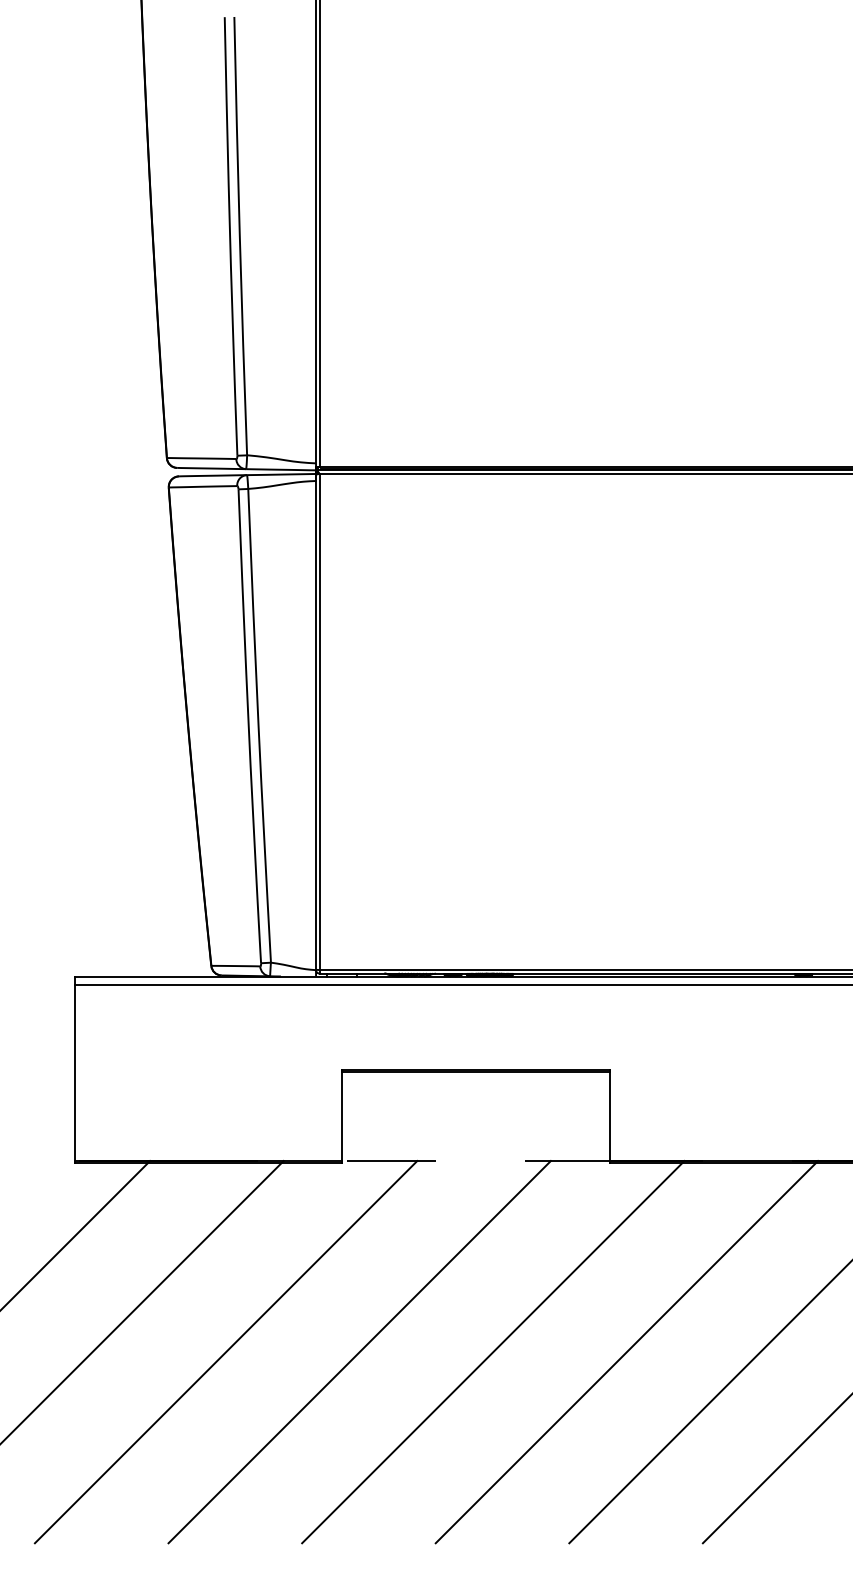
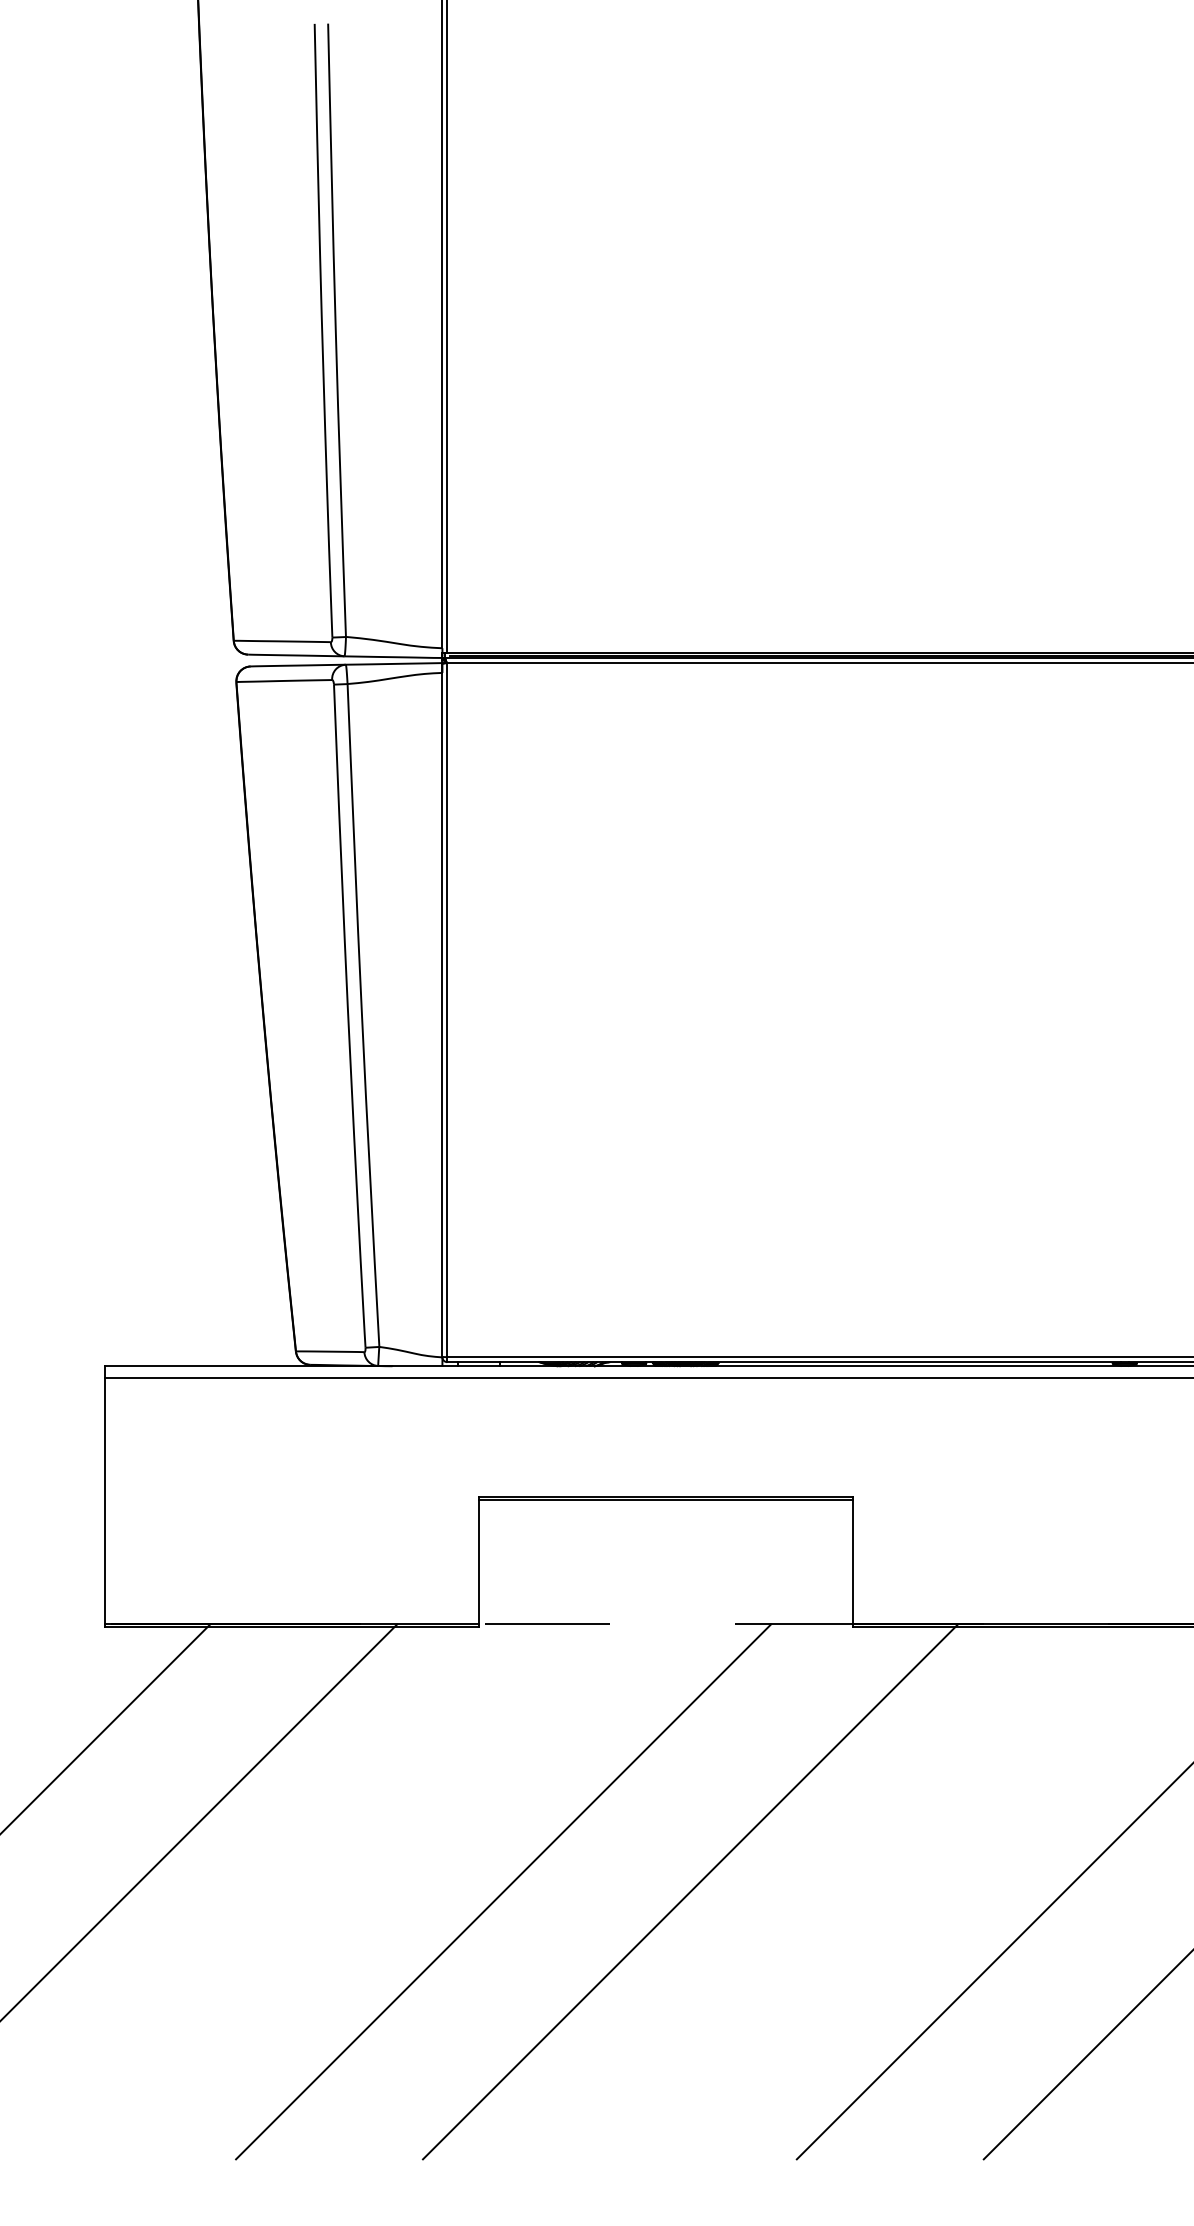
line: (225, 1352) -> (315, 1892), removed
line: (626, 1352) -> (876, 1892), removed

